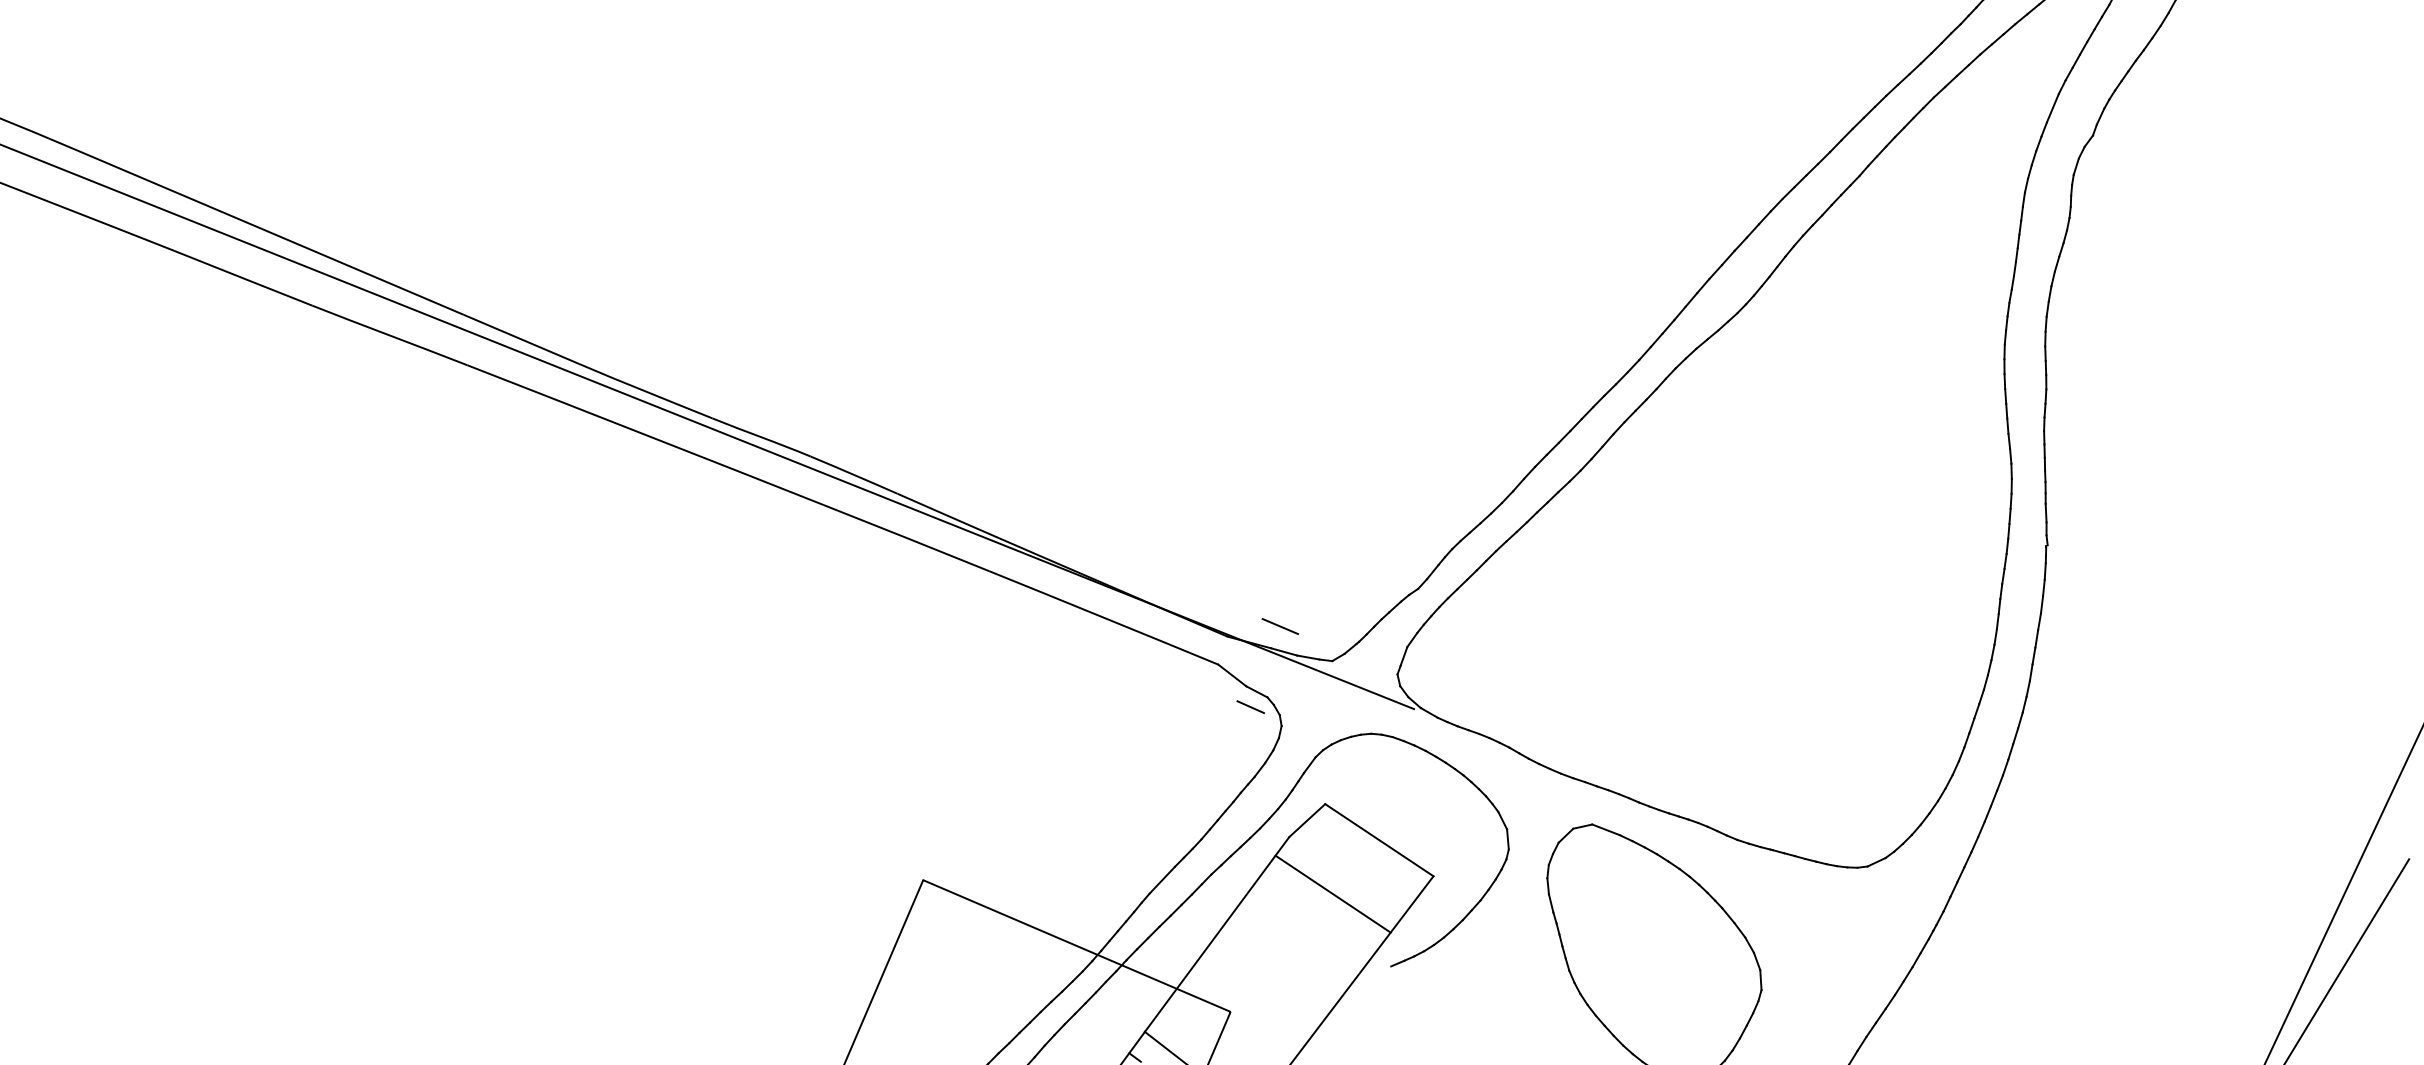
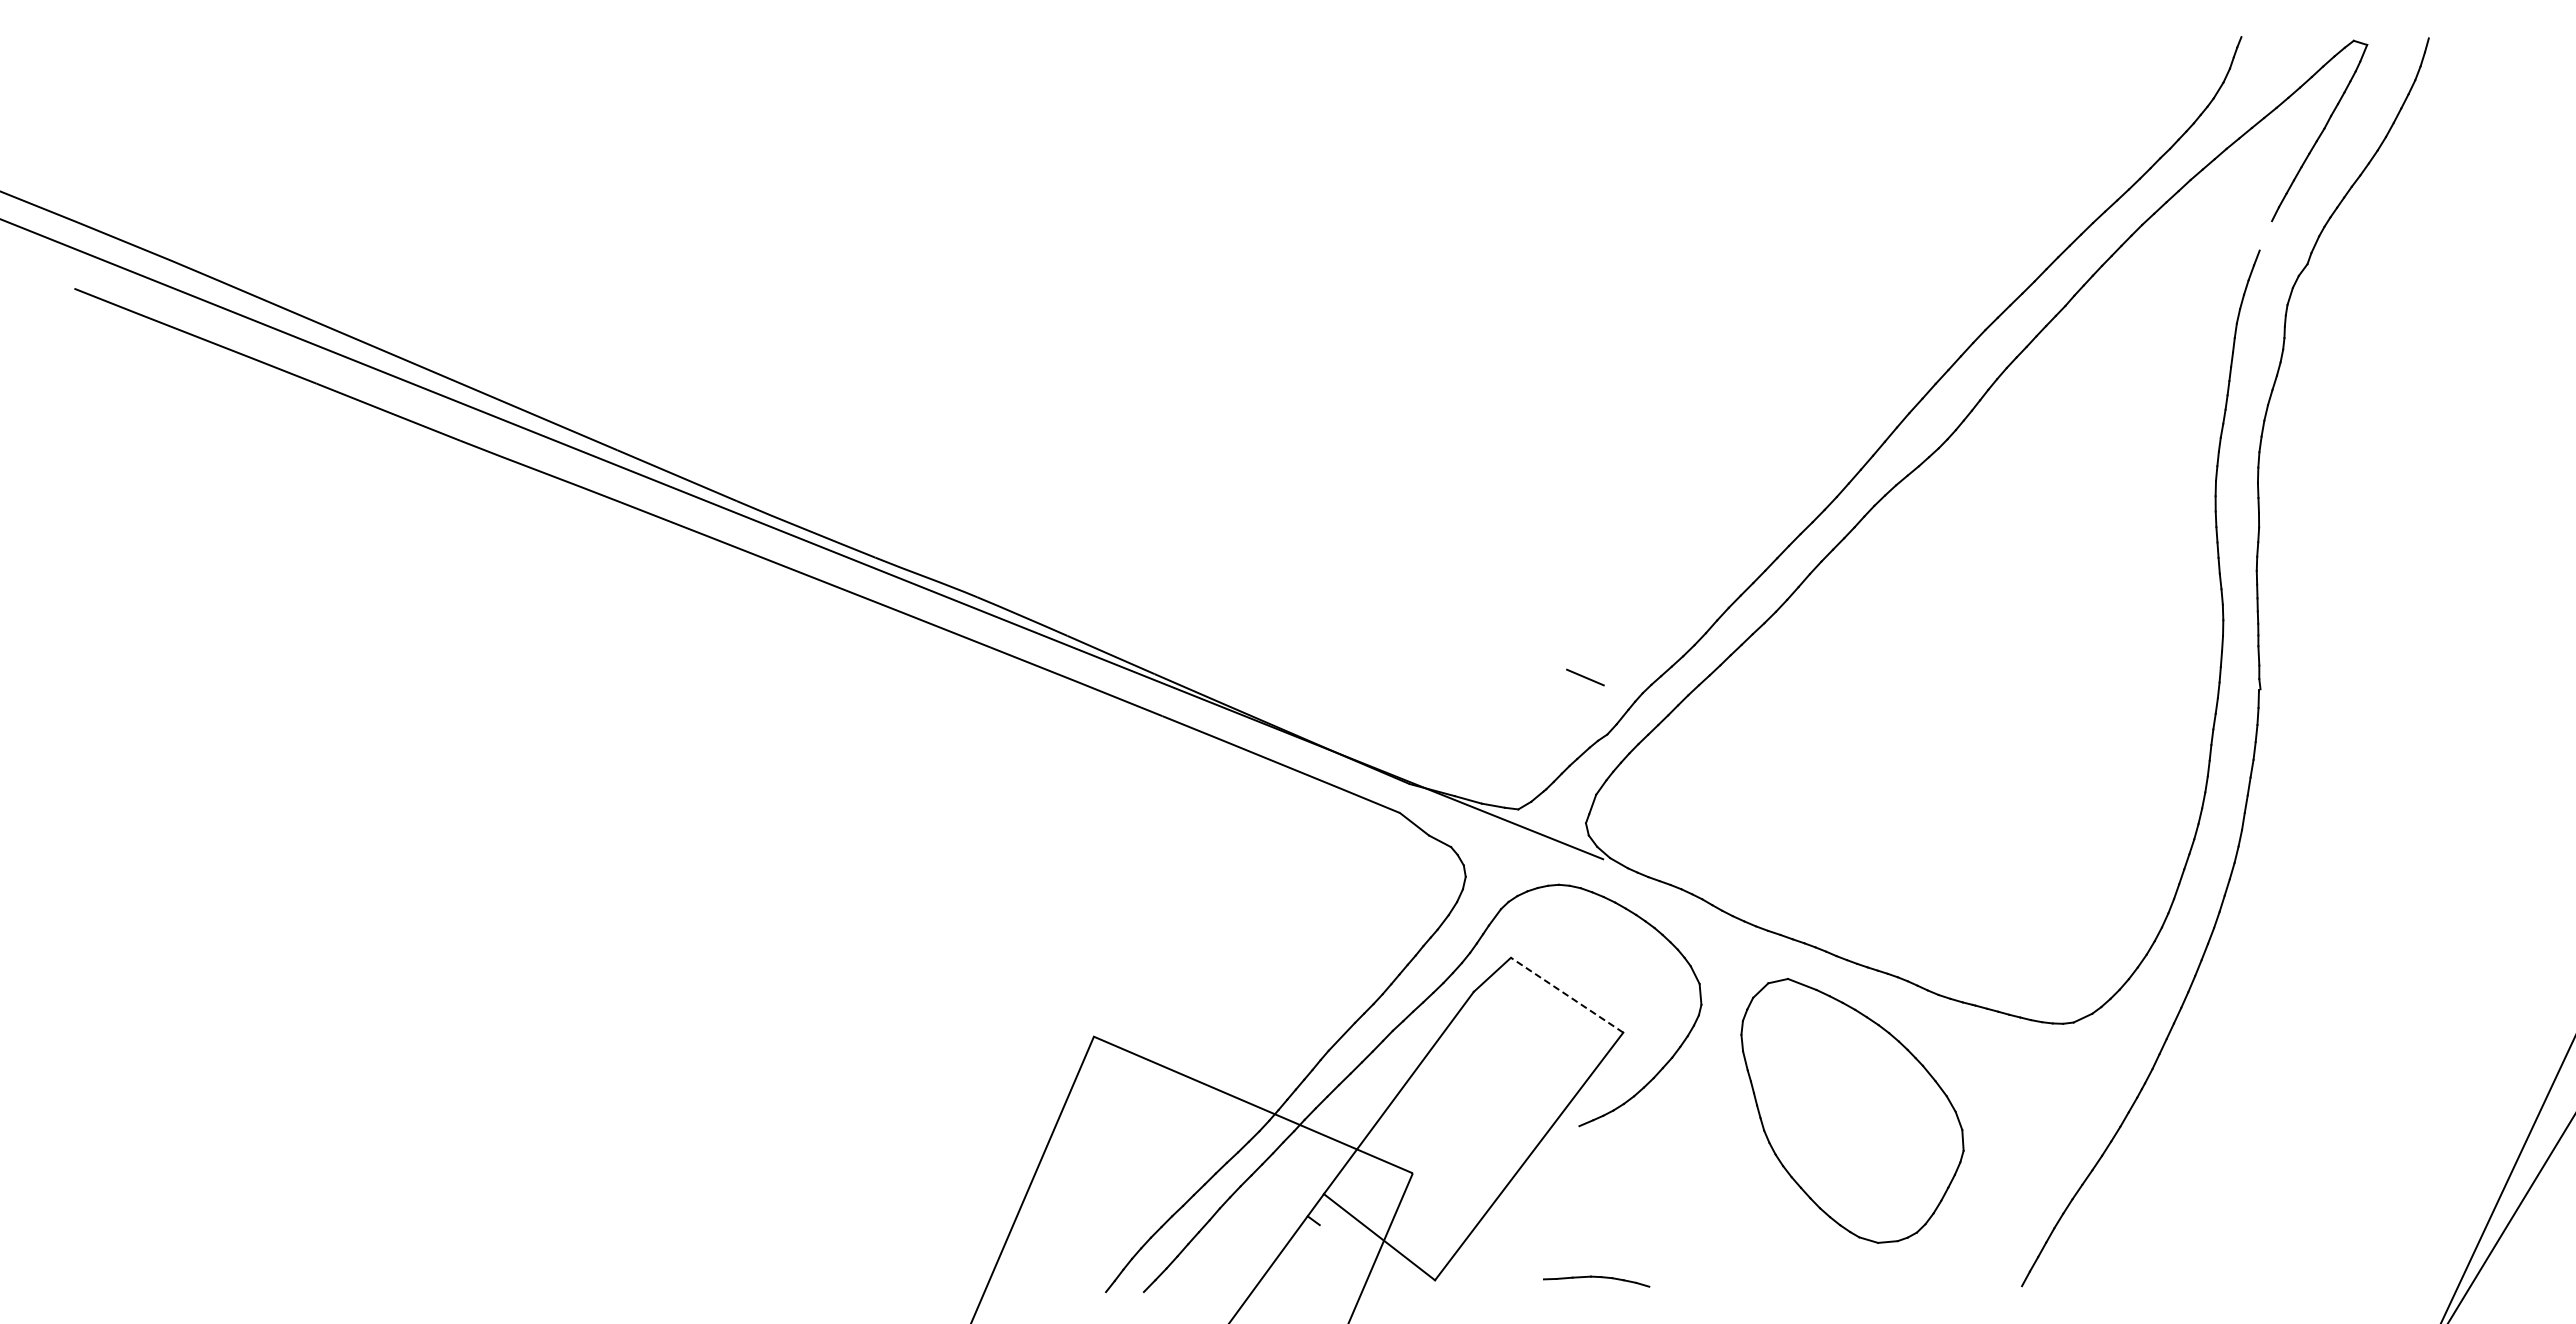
line: (2052, 107) -> (2265, 235), removed
line: (1280, 626) -> (1585, 677), moved
line: (1250, 707) -> (1433, 857), removed
line: (1378, 839) -> (1566, 994), solid -> dashed
line: (1332, 894) -> (1518, 1051), removed

